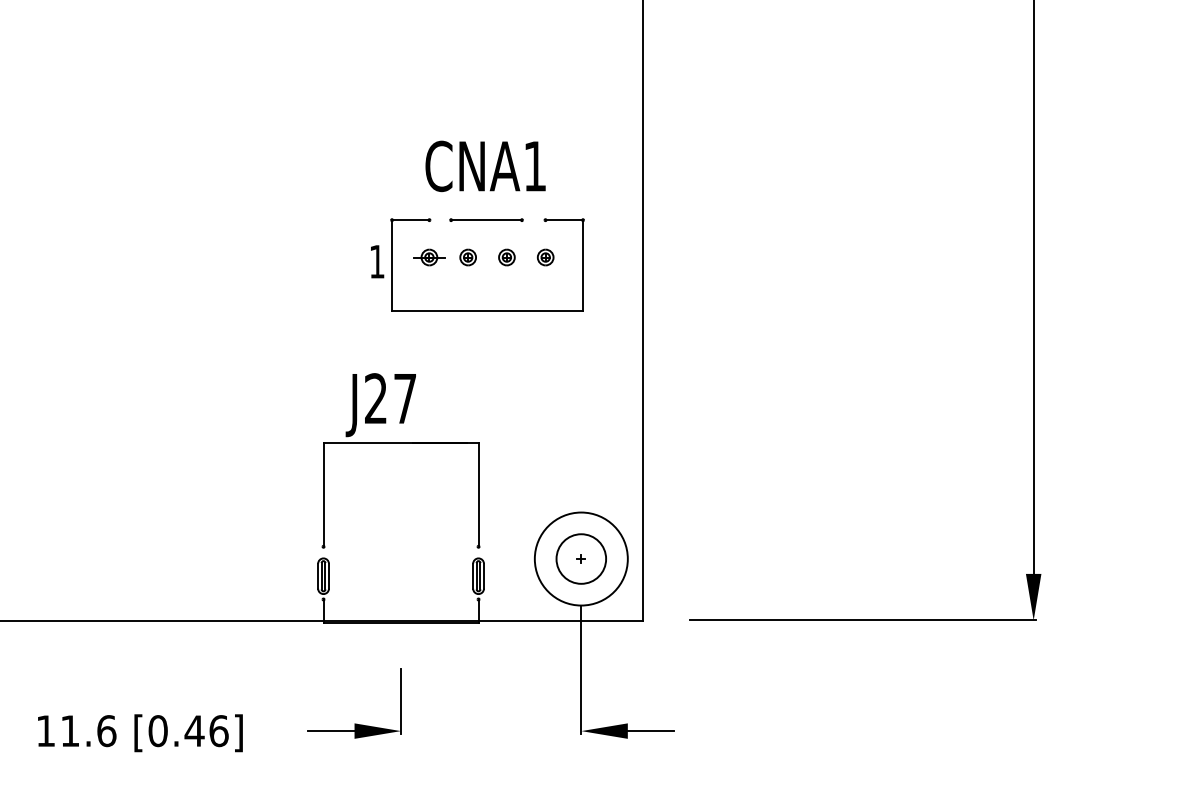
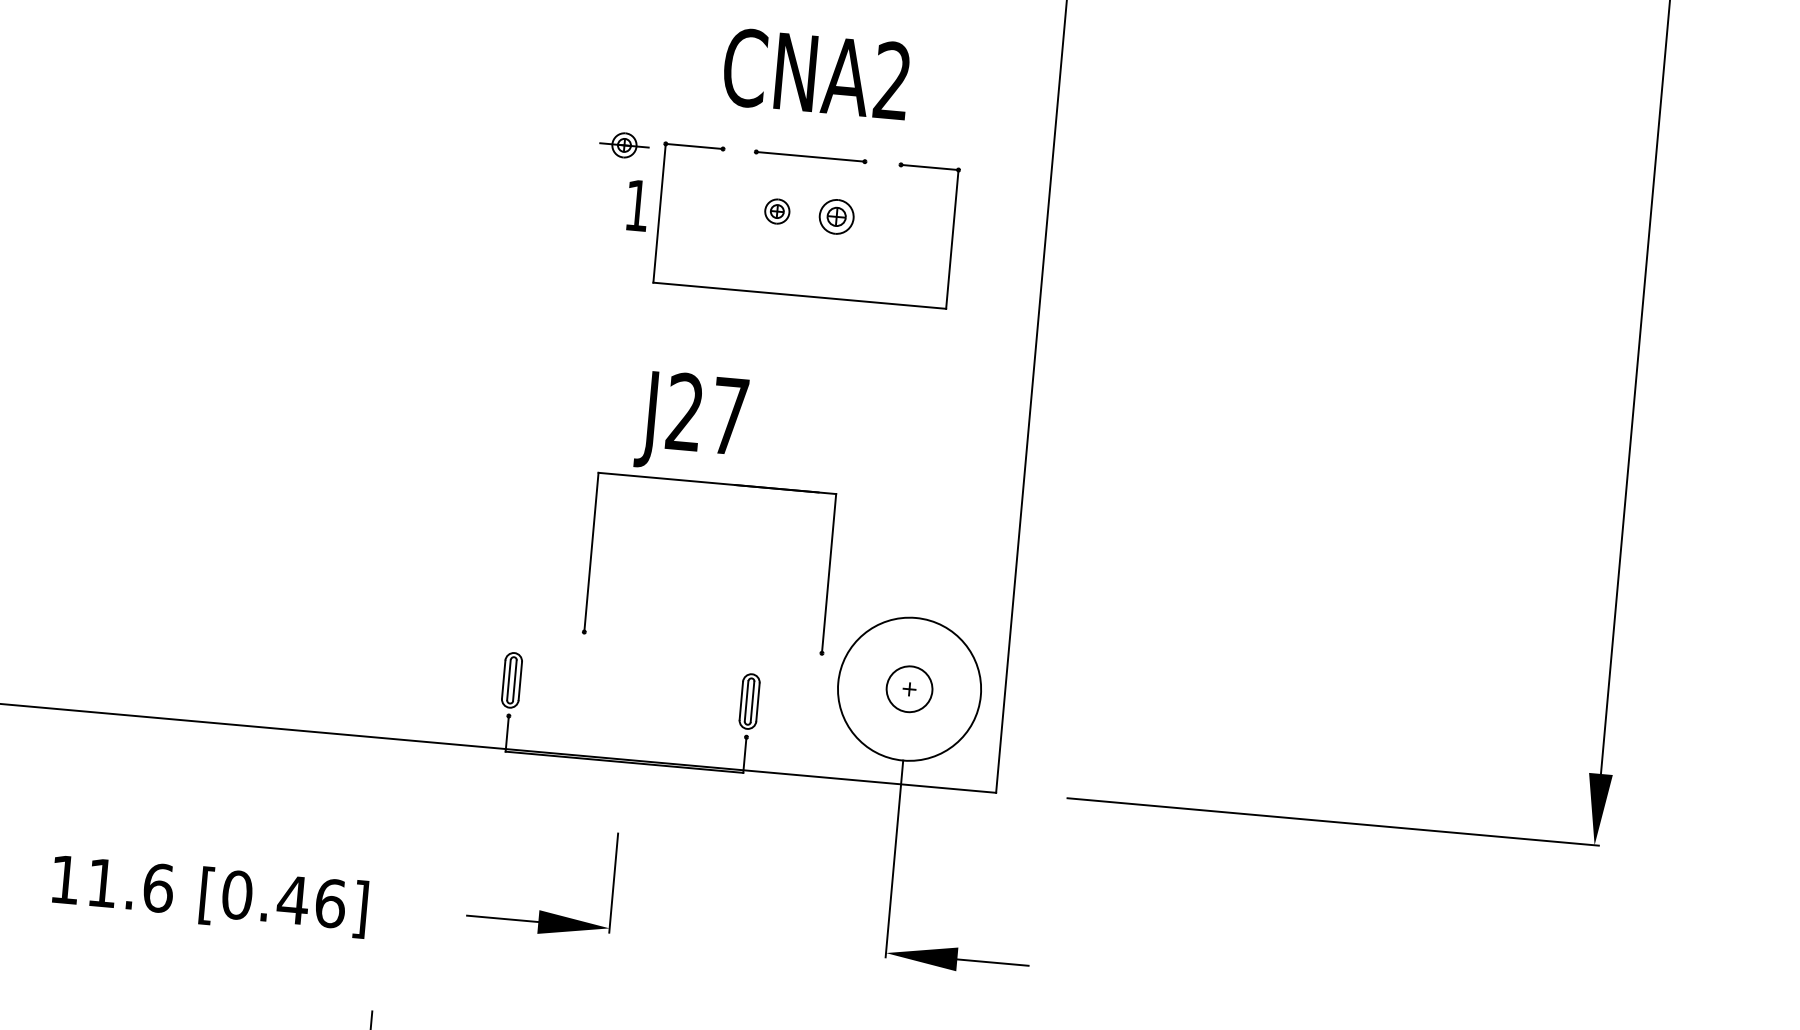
text: (534, 165) -> (891, 79), CNA1 -> CNA2
part: (429, 257) -> (624, 145), moved
part: (506, 257) -> (836, 216), size x1.4
part: (545, 257) -> (895, 222), removed
part: (400, 443) -> (716, 484), moved
circle: (581, 558) -> (909, 688), size x0.6

